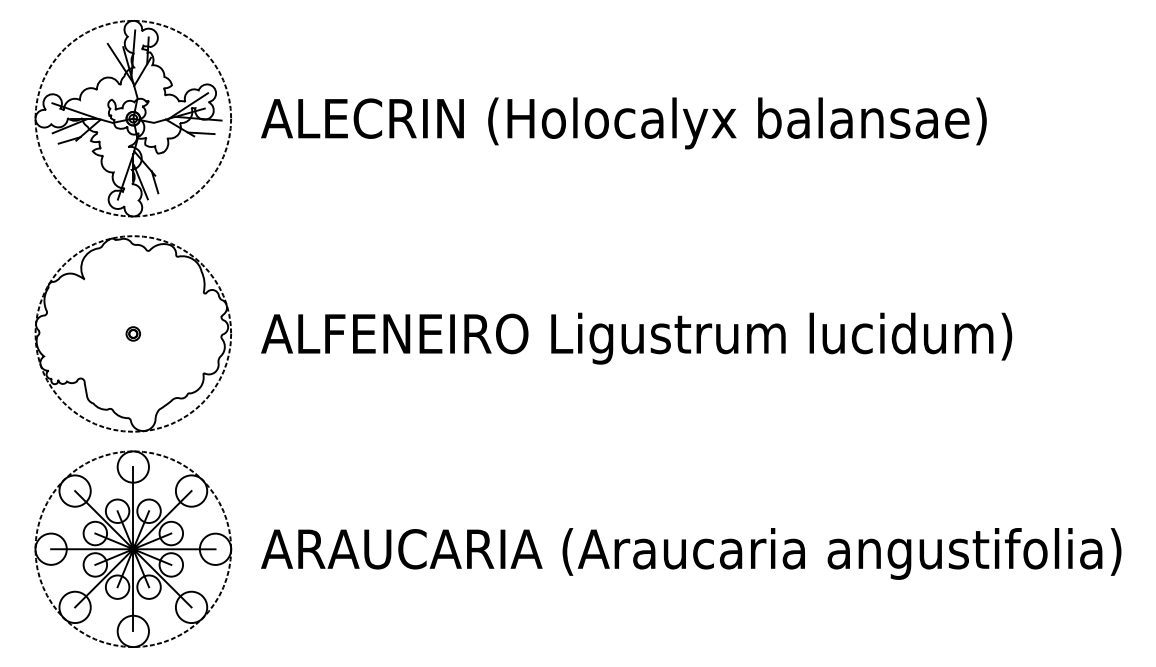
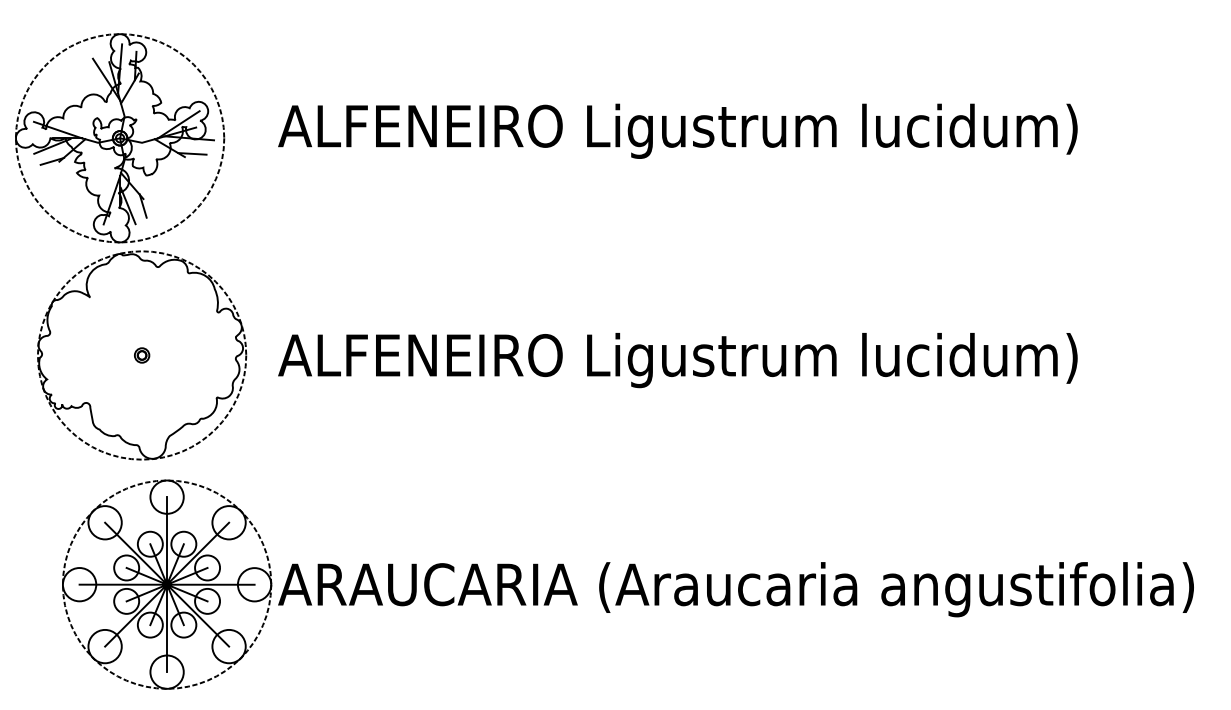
part: (133, 118) -> (120, 138), moved
text: (670, 122) -> (714, 130), ALECRIN (Holocalyx balansae) -> ALFENEIRO Ligustrum lucidum)
part: (133, 549) -> (167, 584), moved

